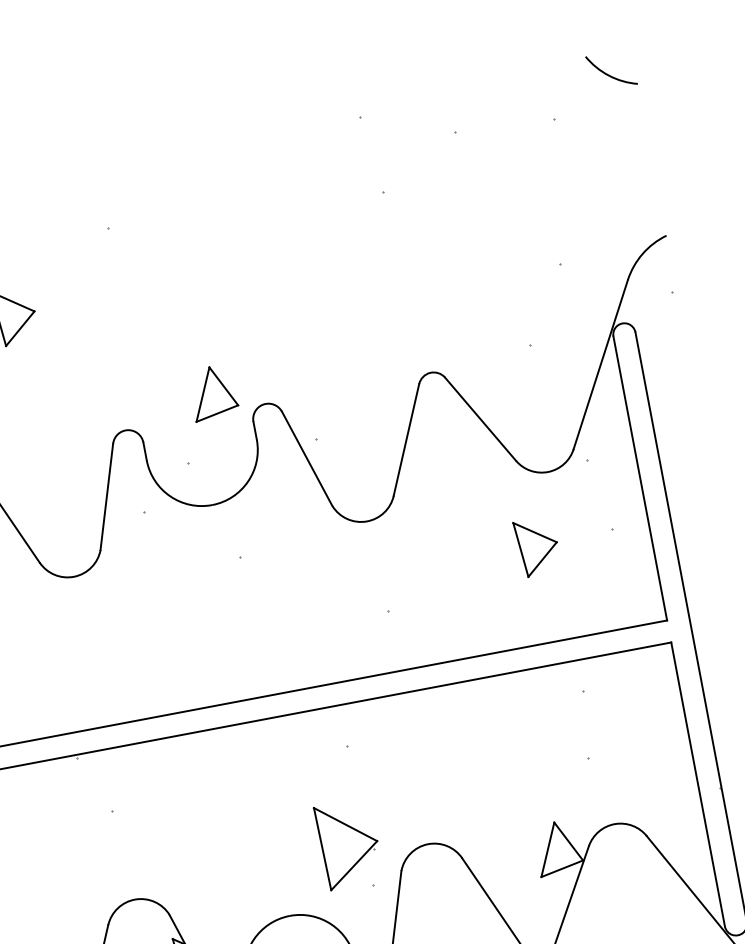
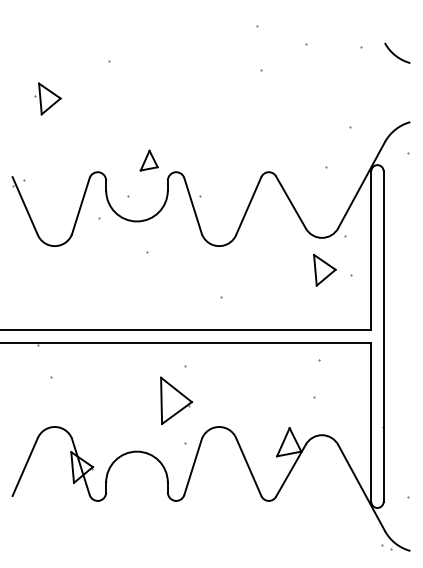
arc: (608, 73) -> (395, 54), moved
part: (213, 392) -> (149, 160), size x0.7
part: (537, 547) -> (324, 270), moved
part: (349, 843) -> (176, 400), moved

